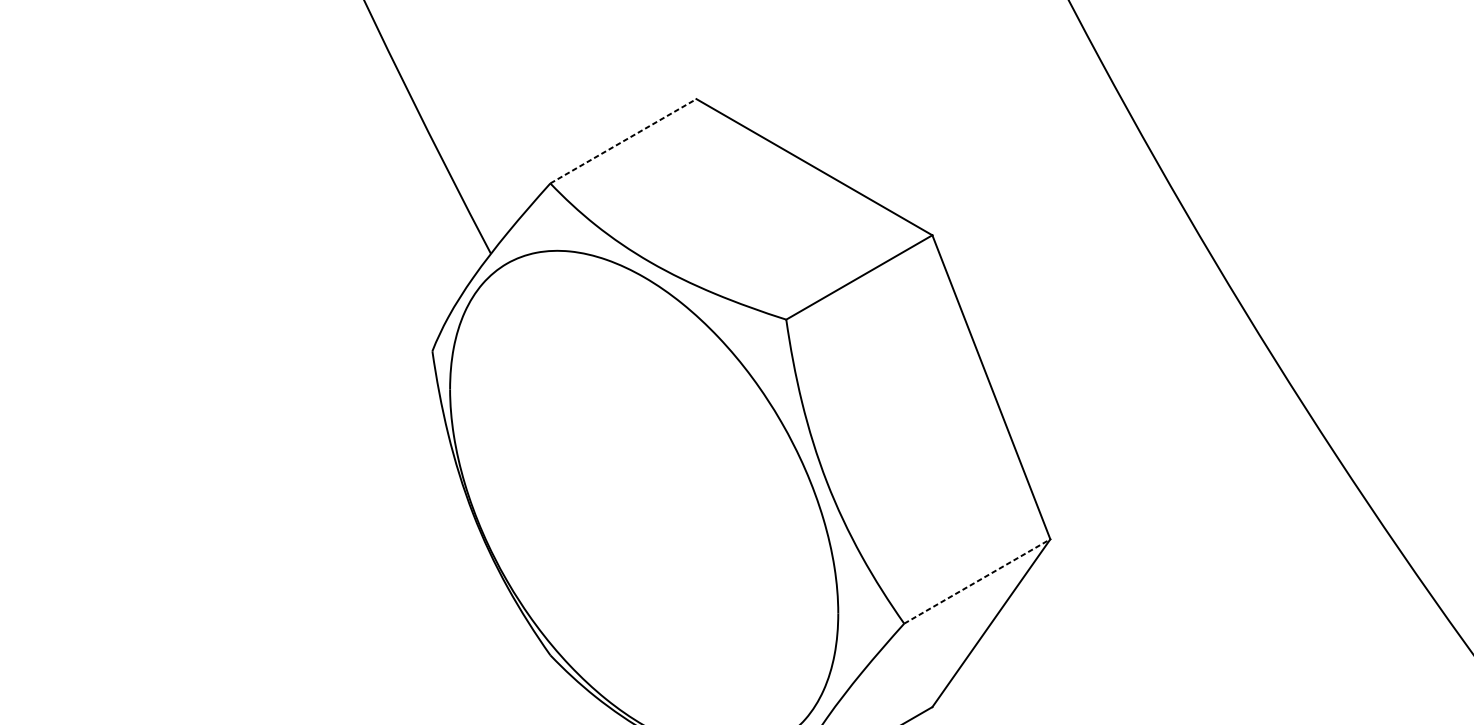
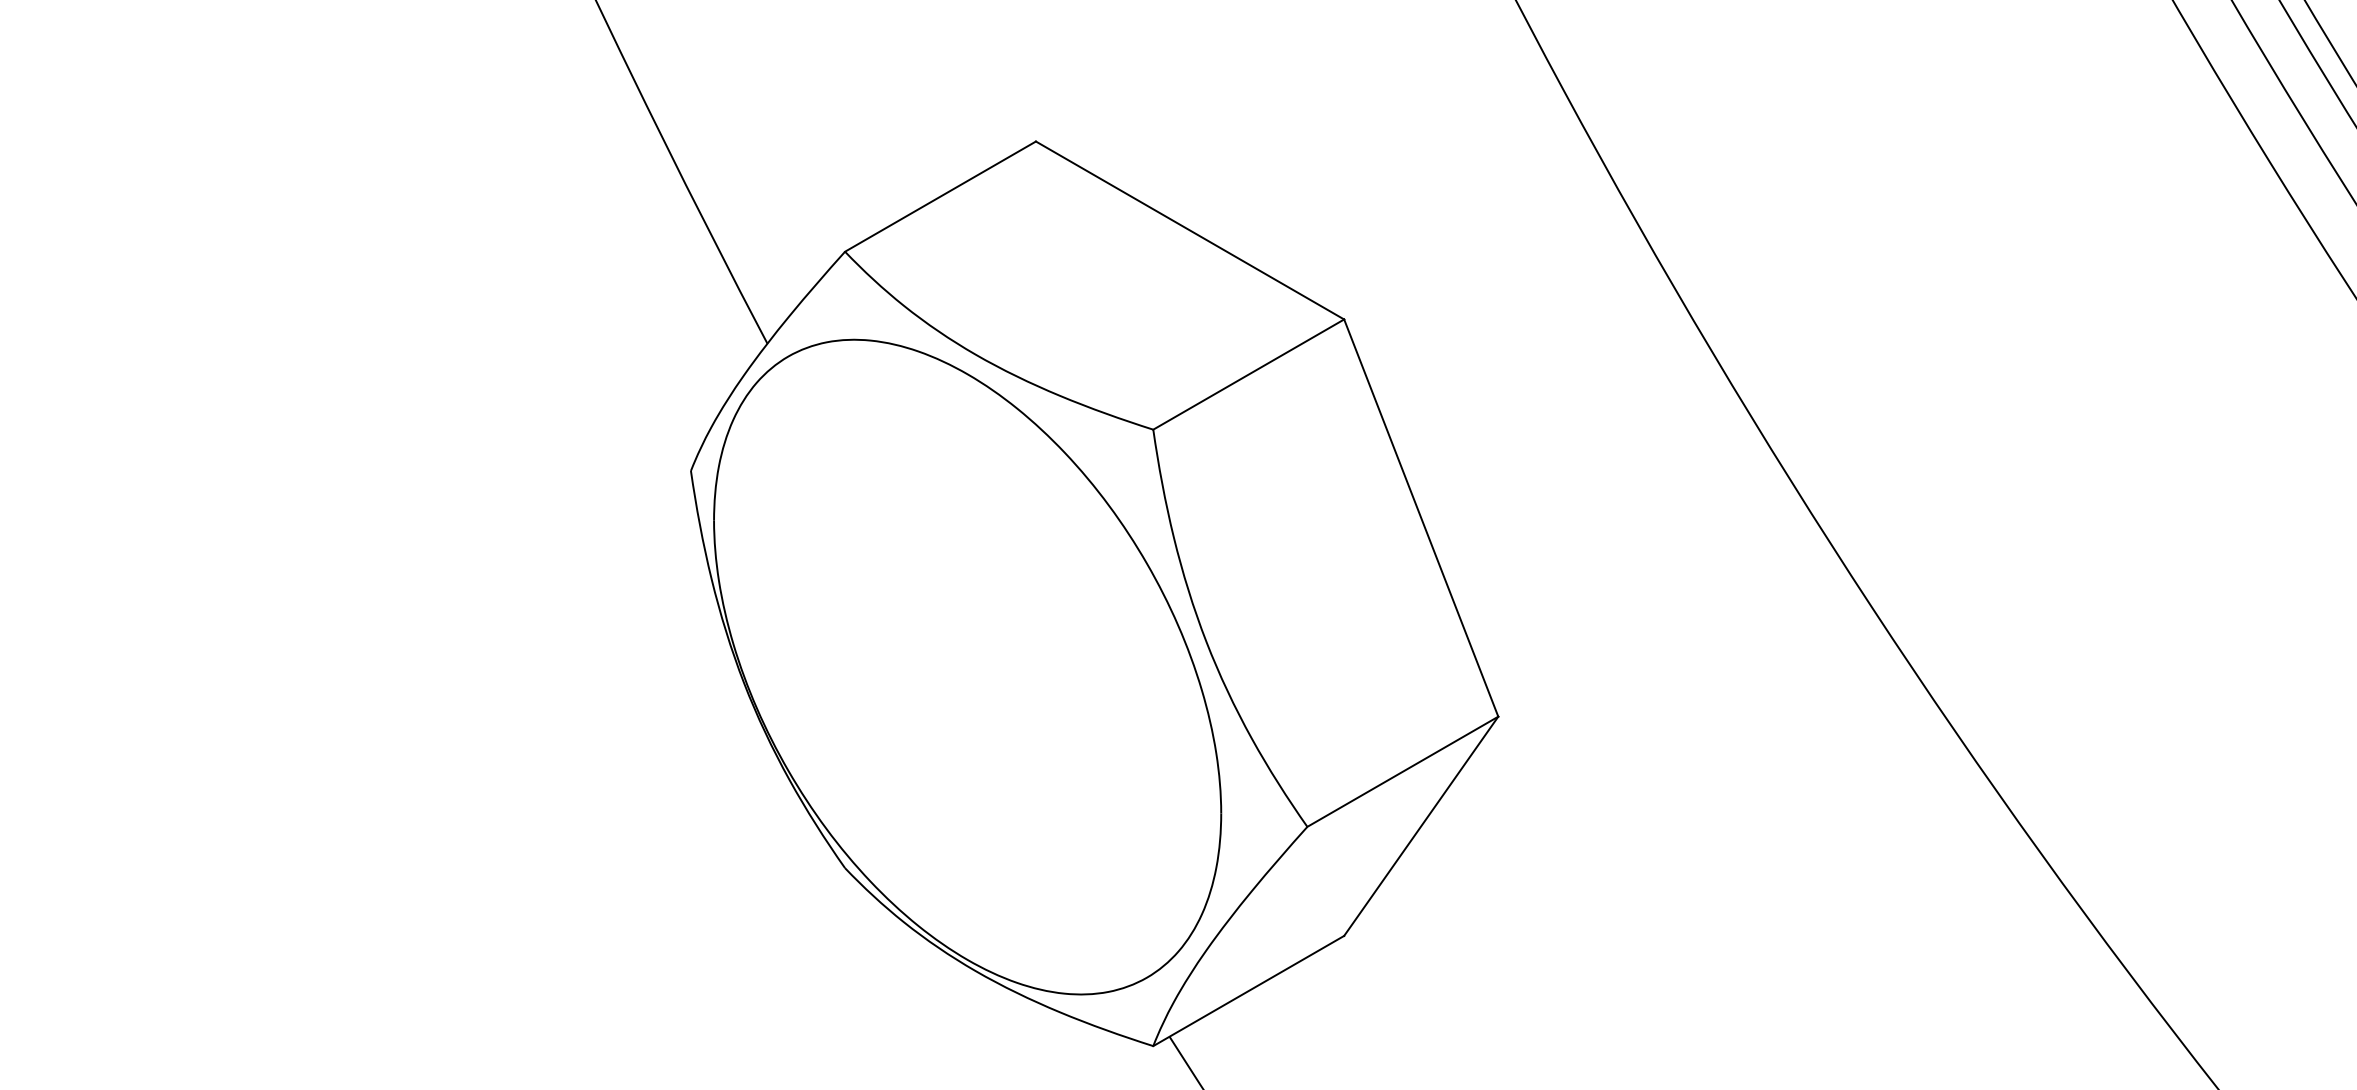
line: (623, 141) -> (940, 196), dashed -> solid
line: (977, 581) -> (1403, 771), dashed -> solid

